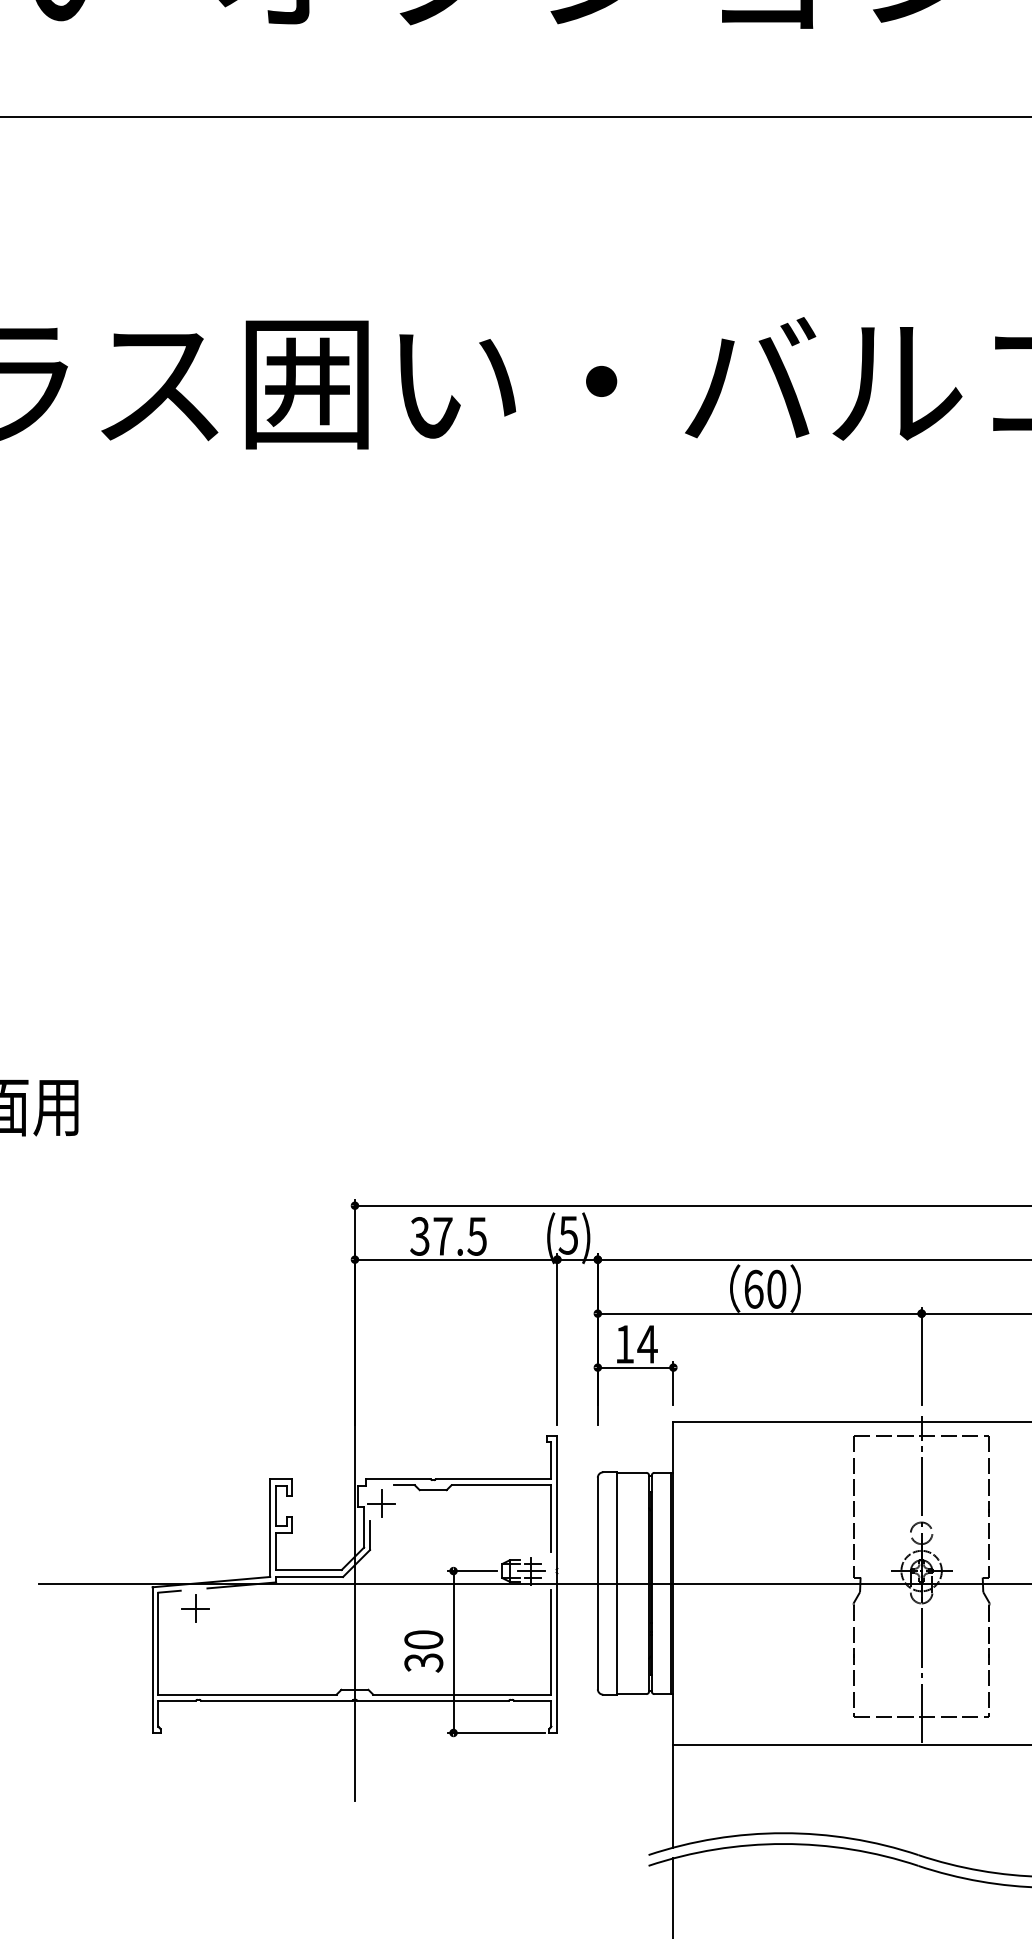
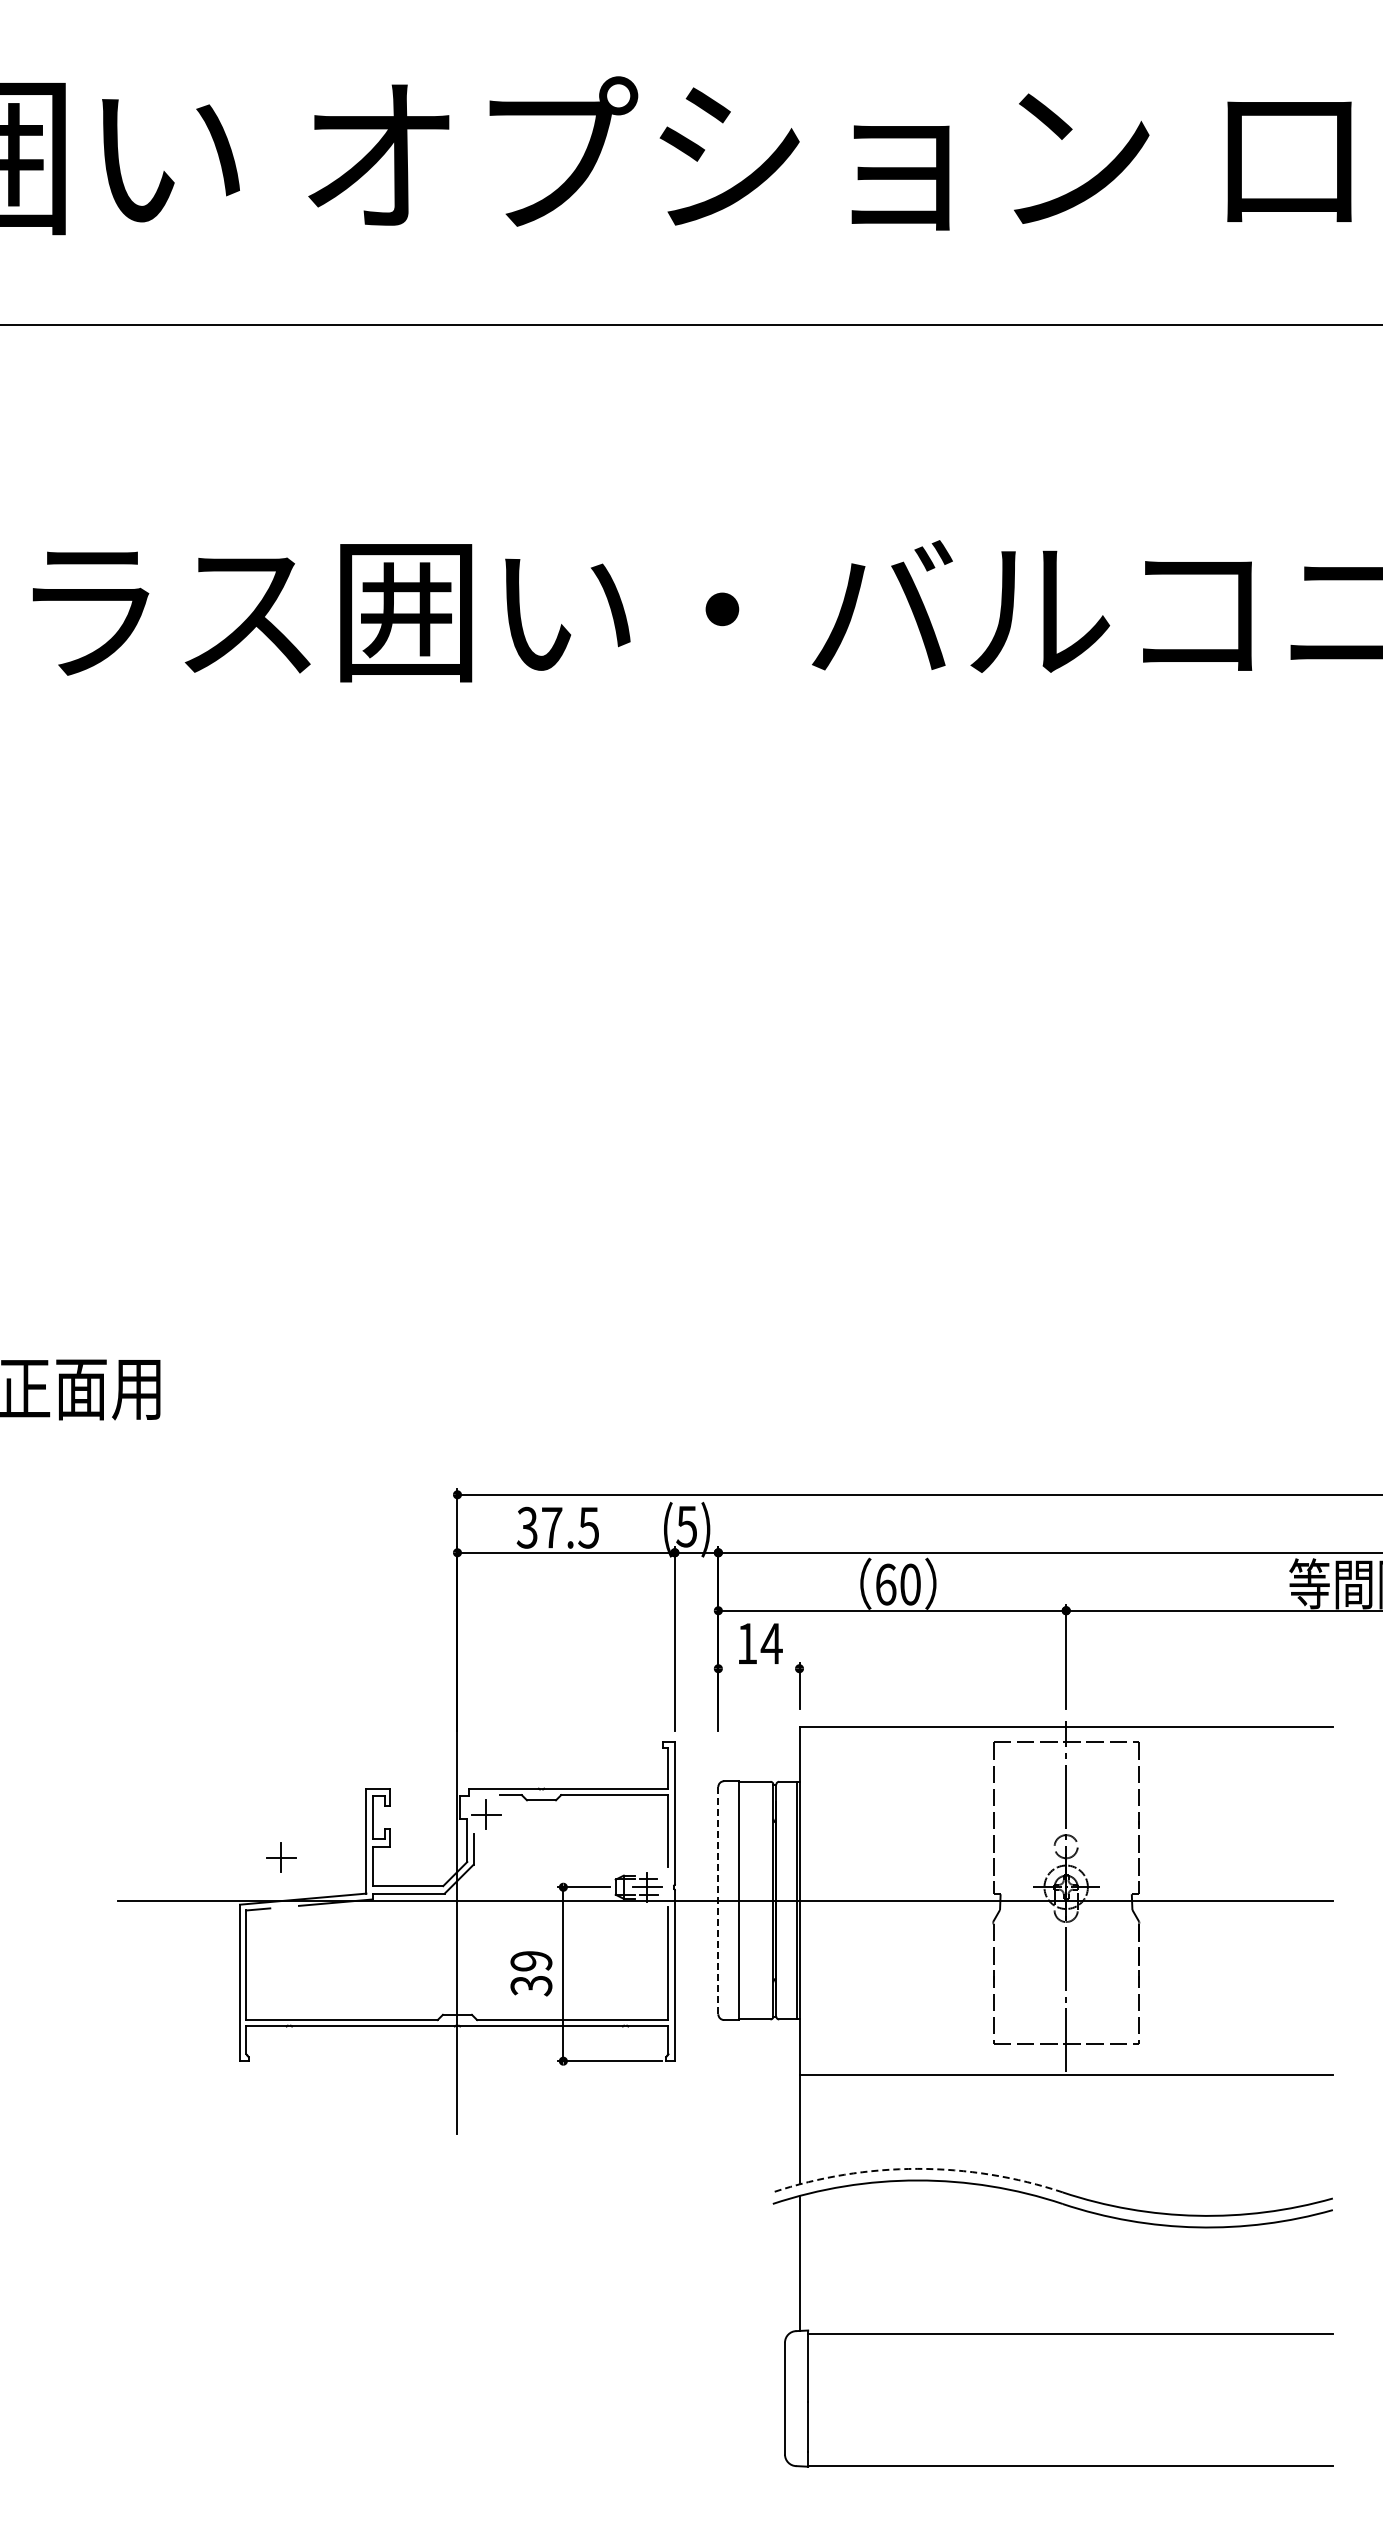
line: (635, 1367) -> (758, 1668), removed
line: (597, 1583) -> (718, 1900), solid -> dashed
part: (195, 1608) -> (281, 1857), moved
text: (423, 1640) -> (531, 1961), 30 -> 39
arc: (783, 1832) -> (917, 2168), solid -> dashed

